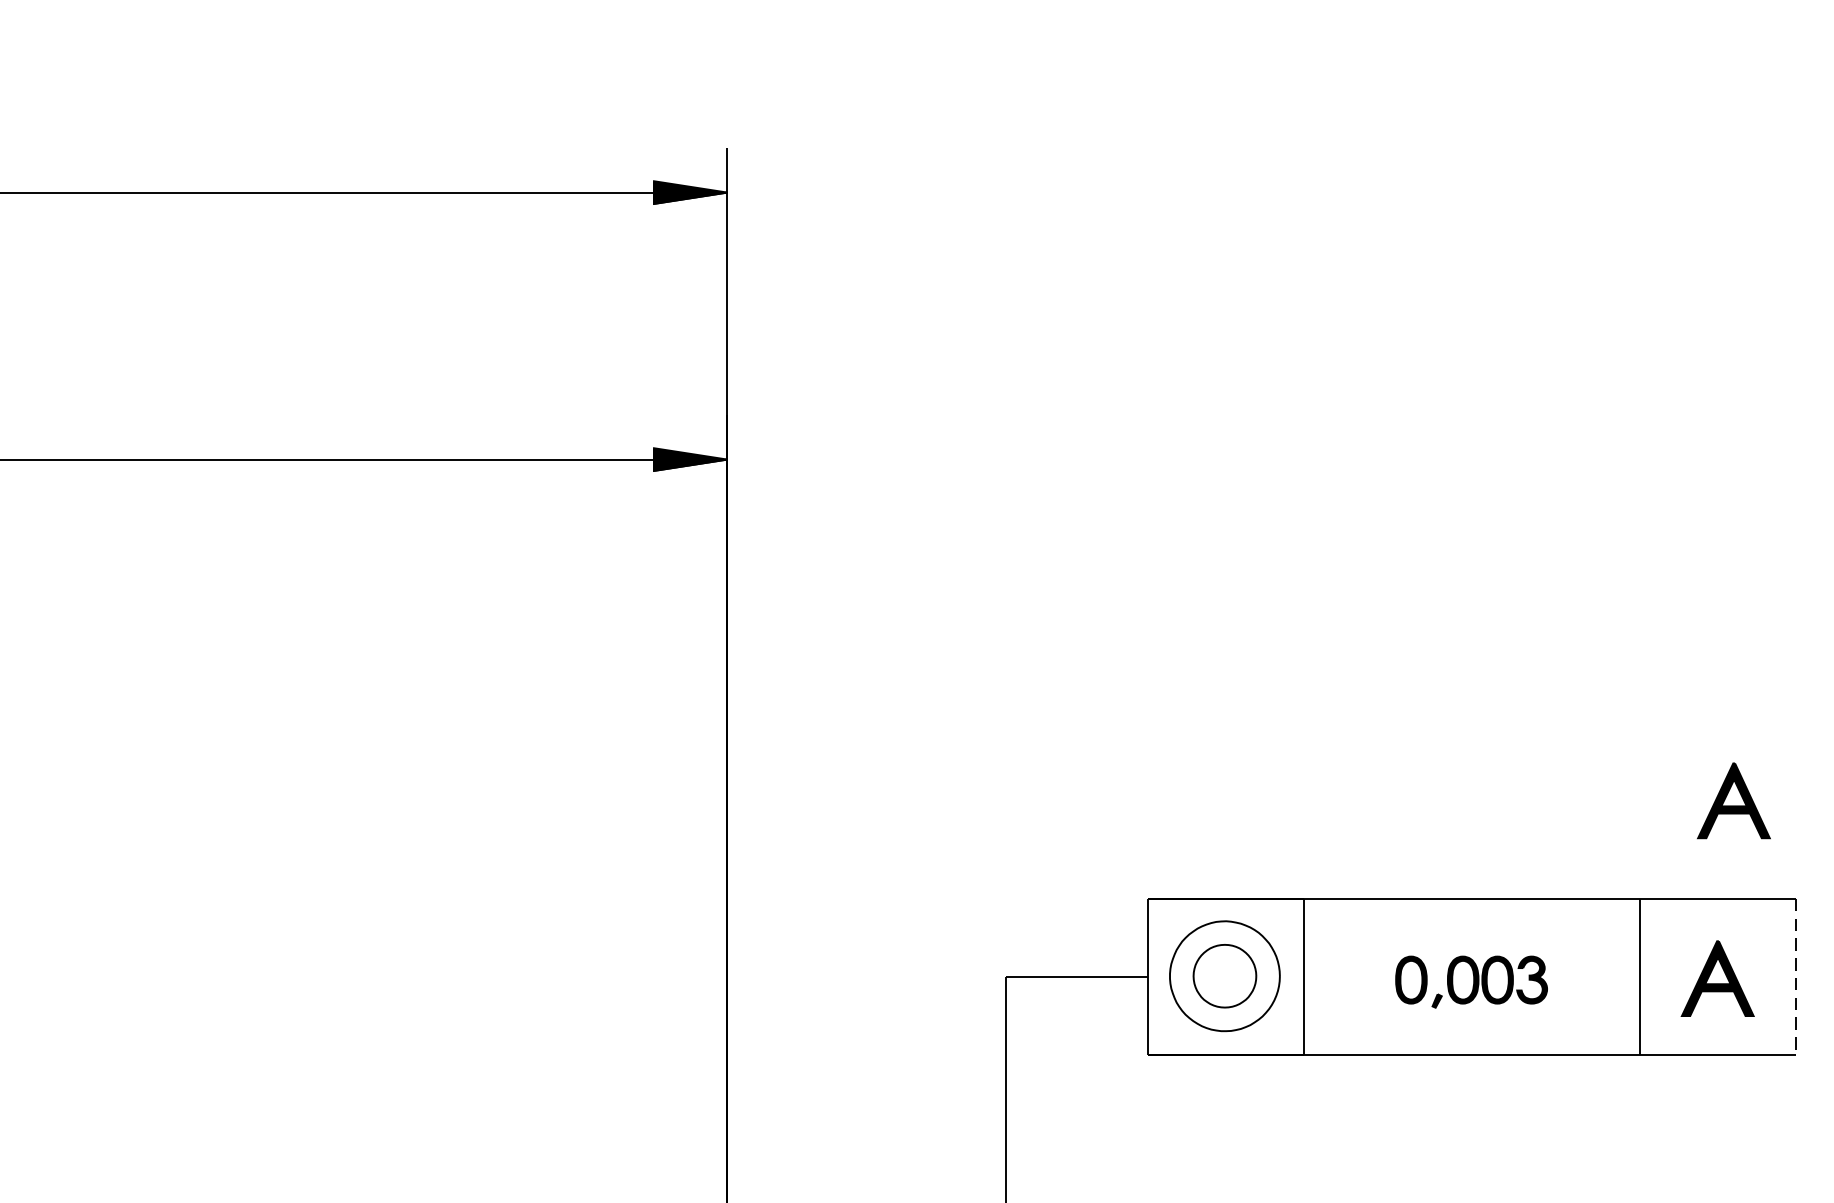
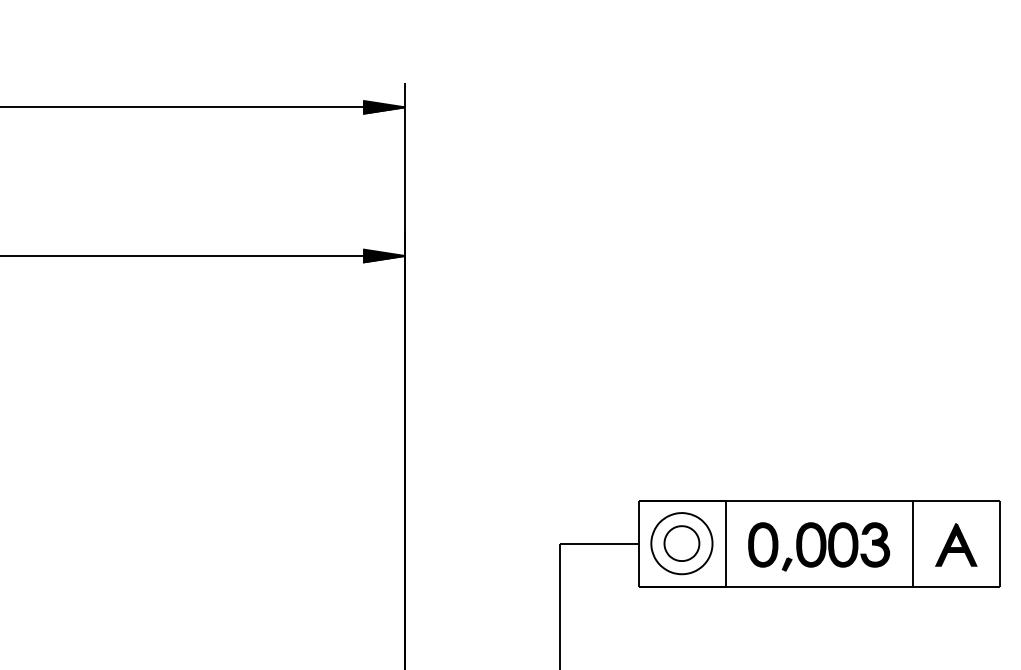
part: (1734, 799) -> (965, 445), removed
line: (1795, 977) -> (999, 544), dashed -> solid
part: (1472, 981) -> (819, 546), size x1.67

